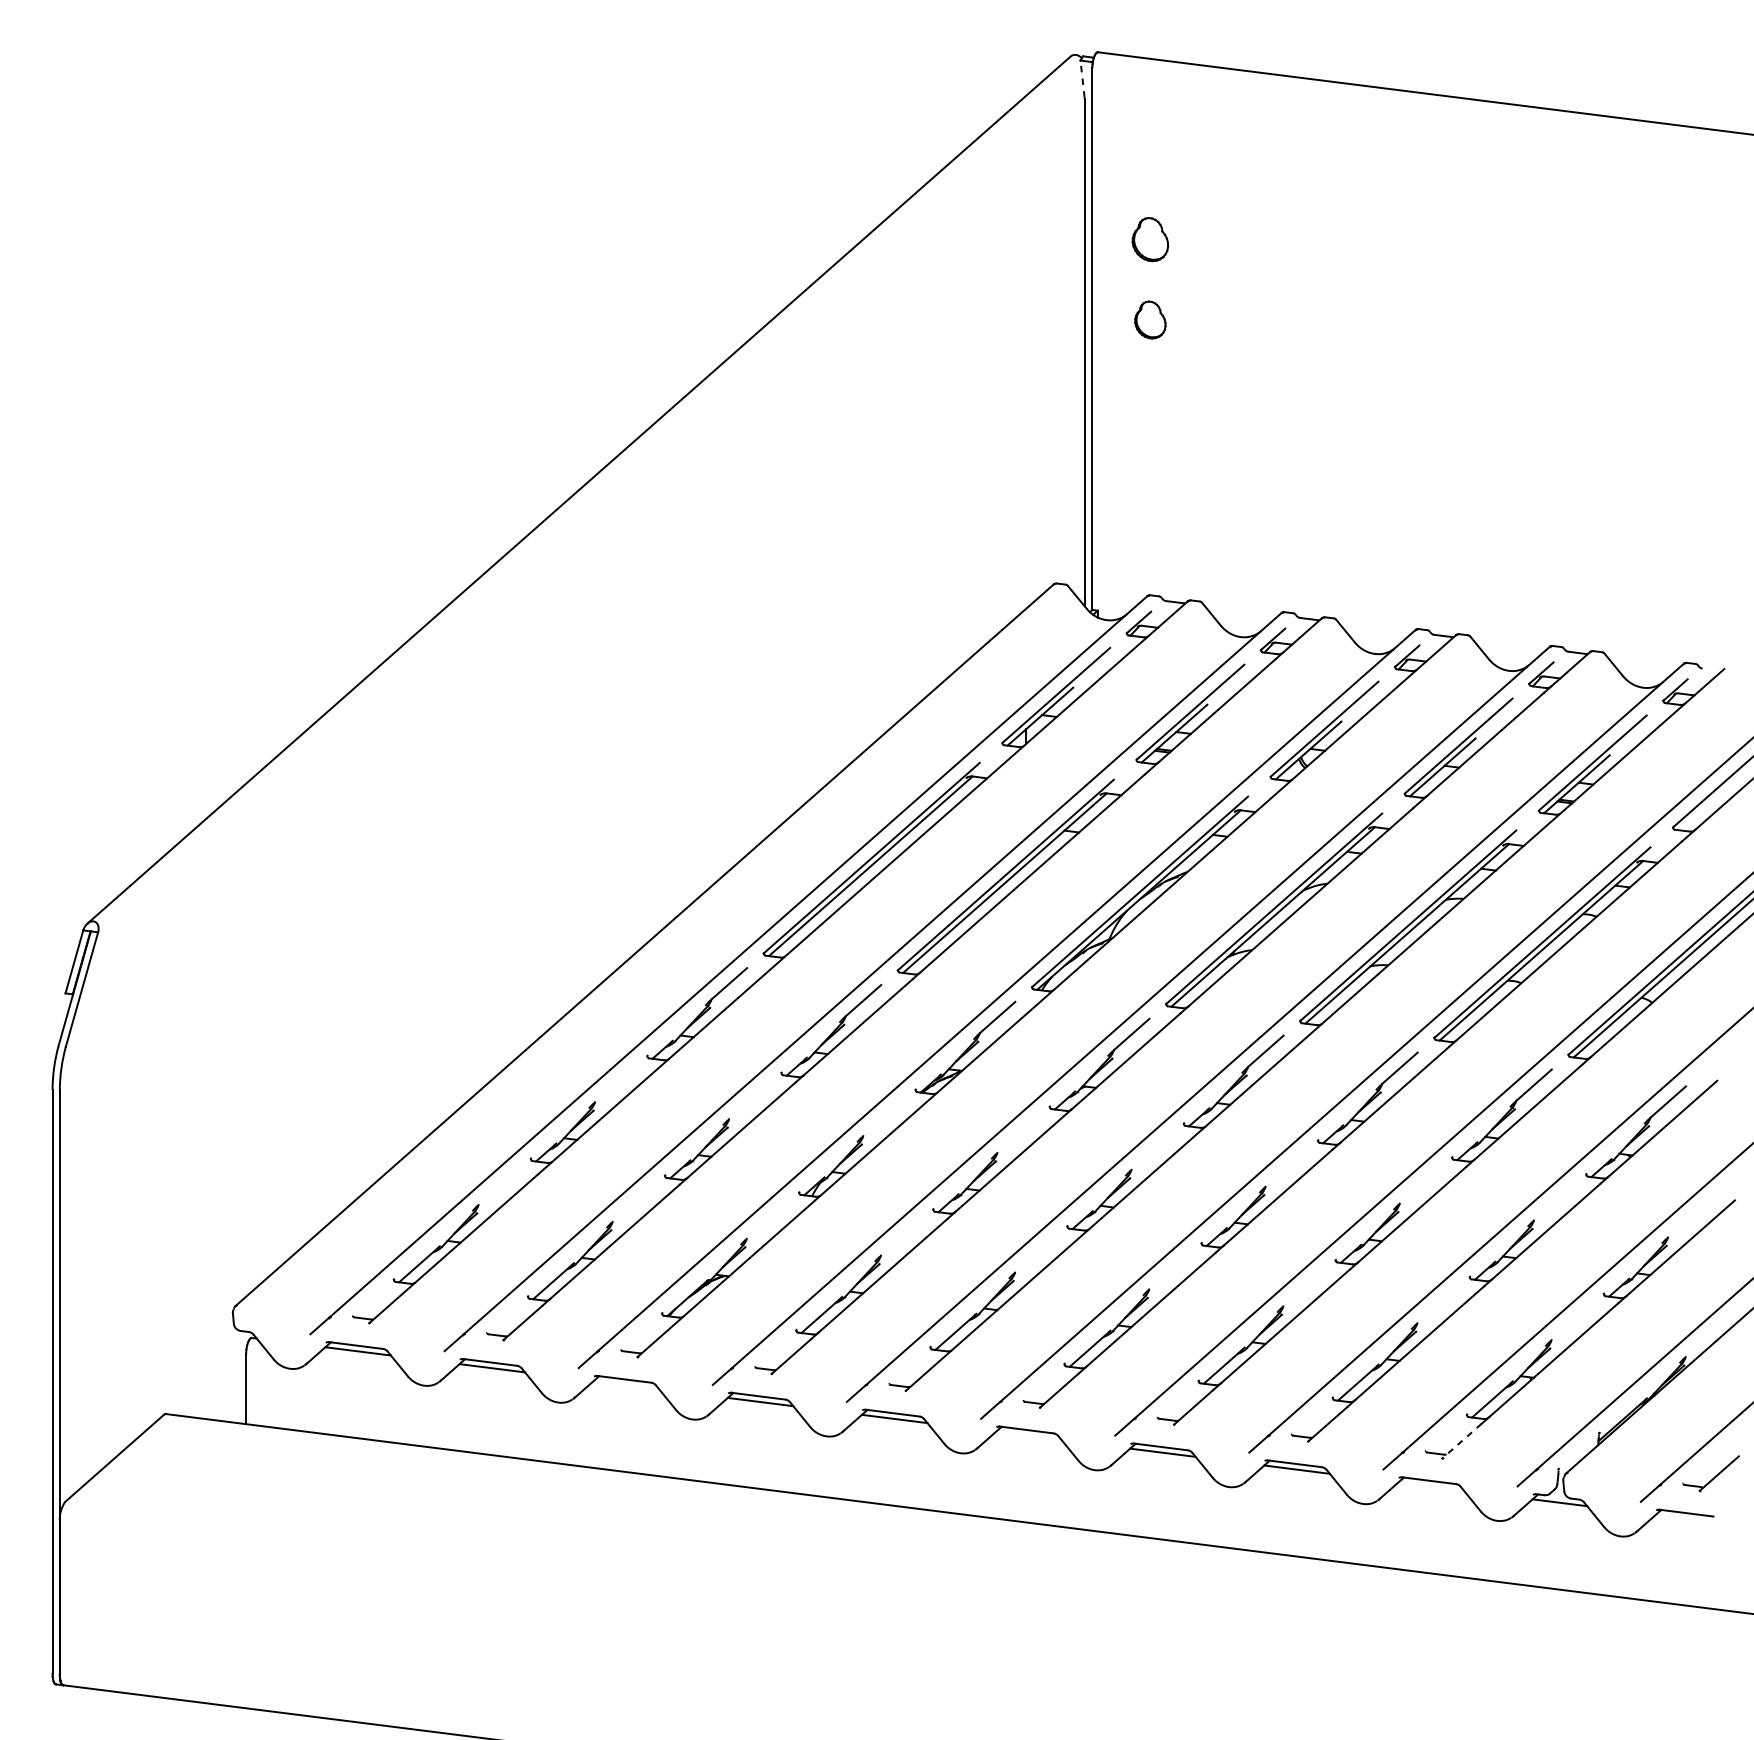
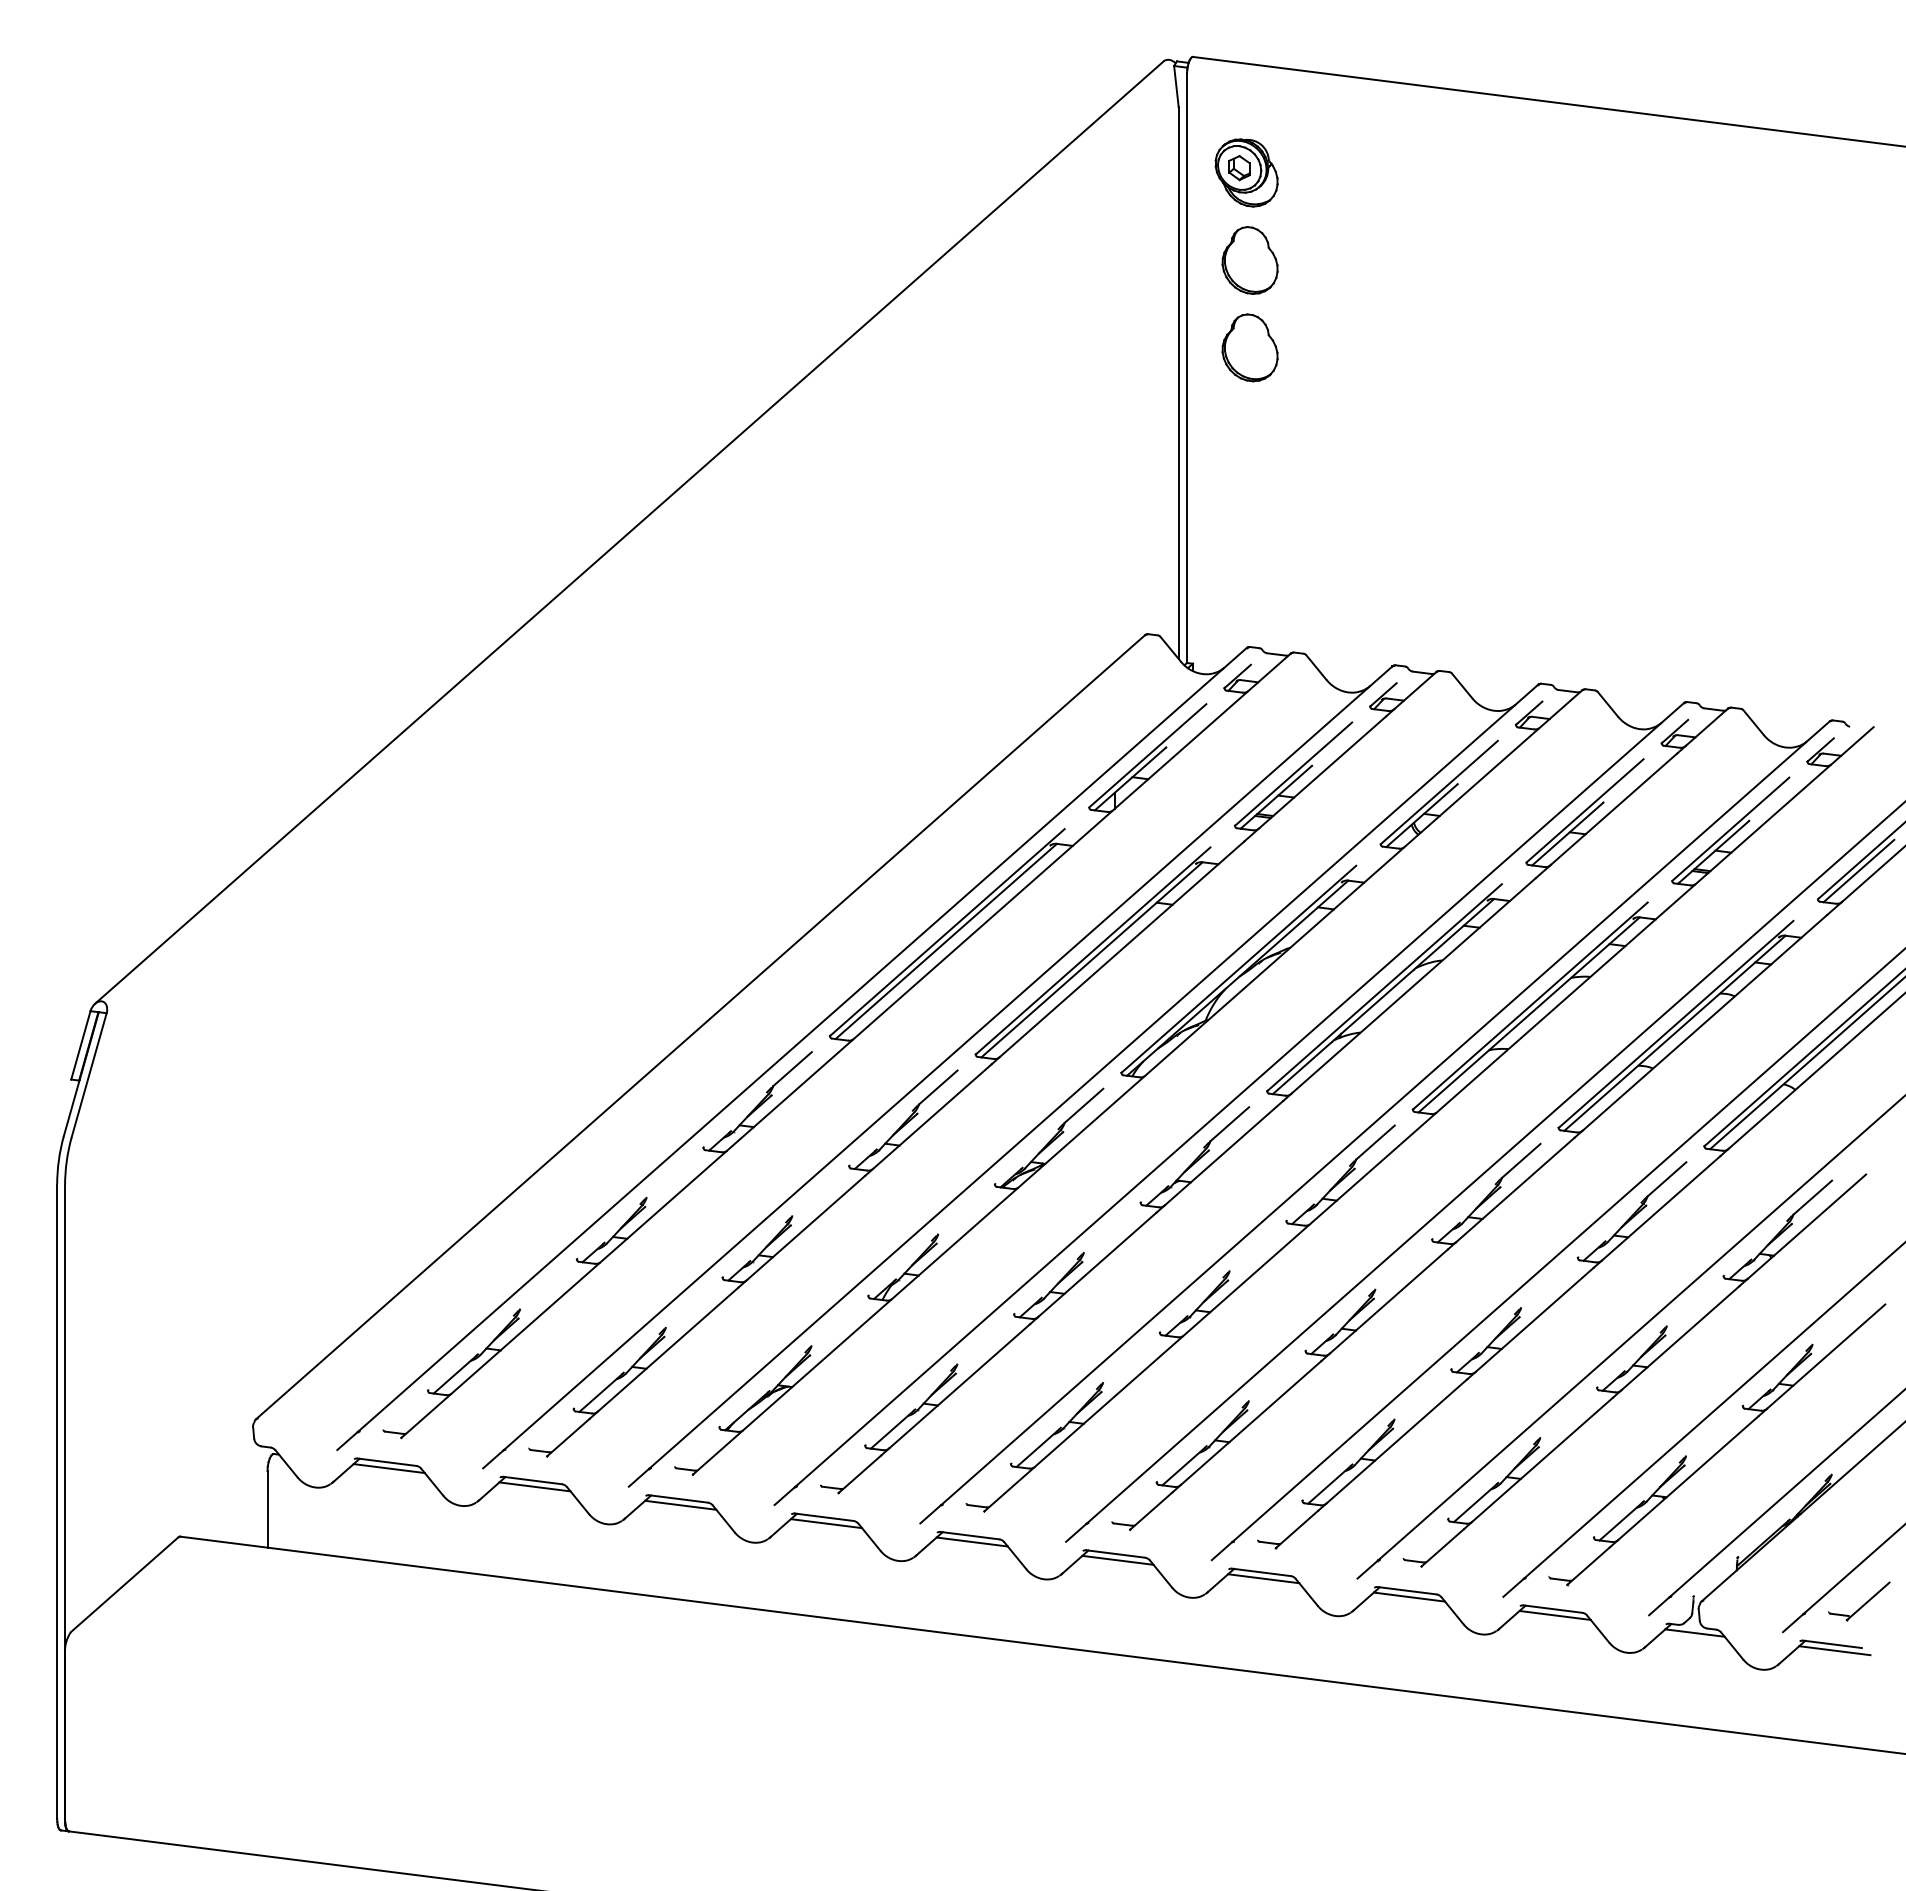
line: (1082, 78) -> (1176, 85), dashed -> solid
part: (1147, 158) -> (1246, 172), added
part: (1149, 239) -> (1249, 260), size x1.43
part: (1149, 319) -> (1249, 347), size x1.67
line: (1710, 800) -> (1858, 870), added
line: (626, 1384) -> (680, 1504), added
line: (1028, 1435) -> (1117, 1559), added
line: (1461, 1441) -> (1588, 1566), dashed -> solid
line: (1430, 1485) -> (1554, 1614), added
line: (1688, 1518) -> (1834, 1650), added

